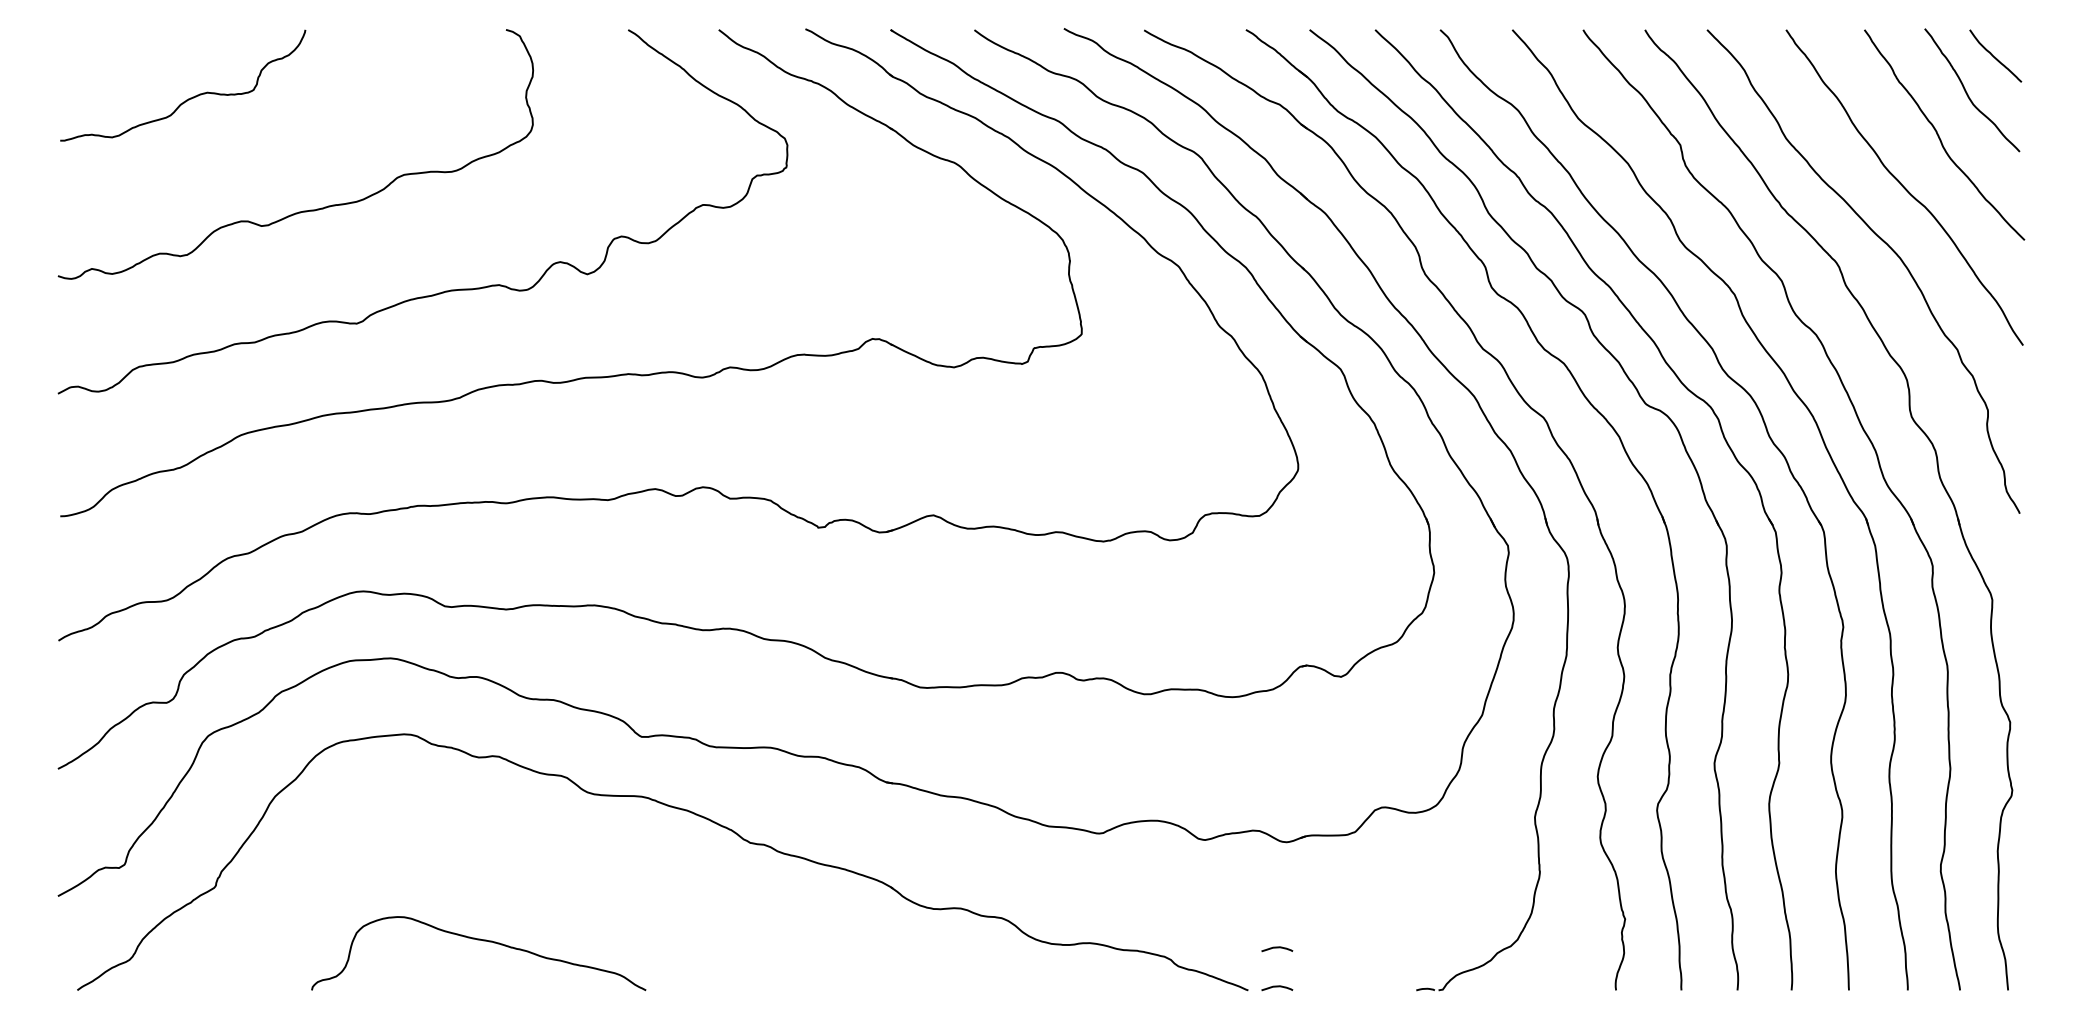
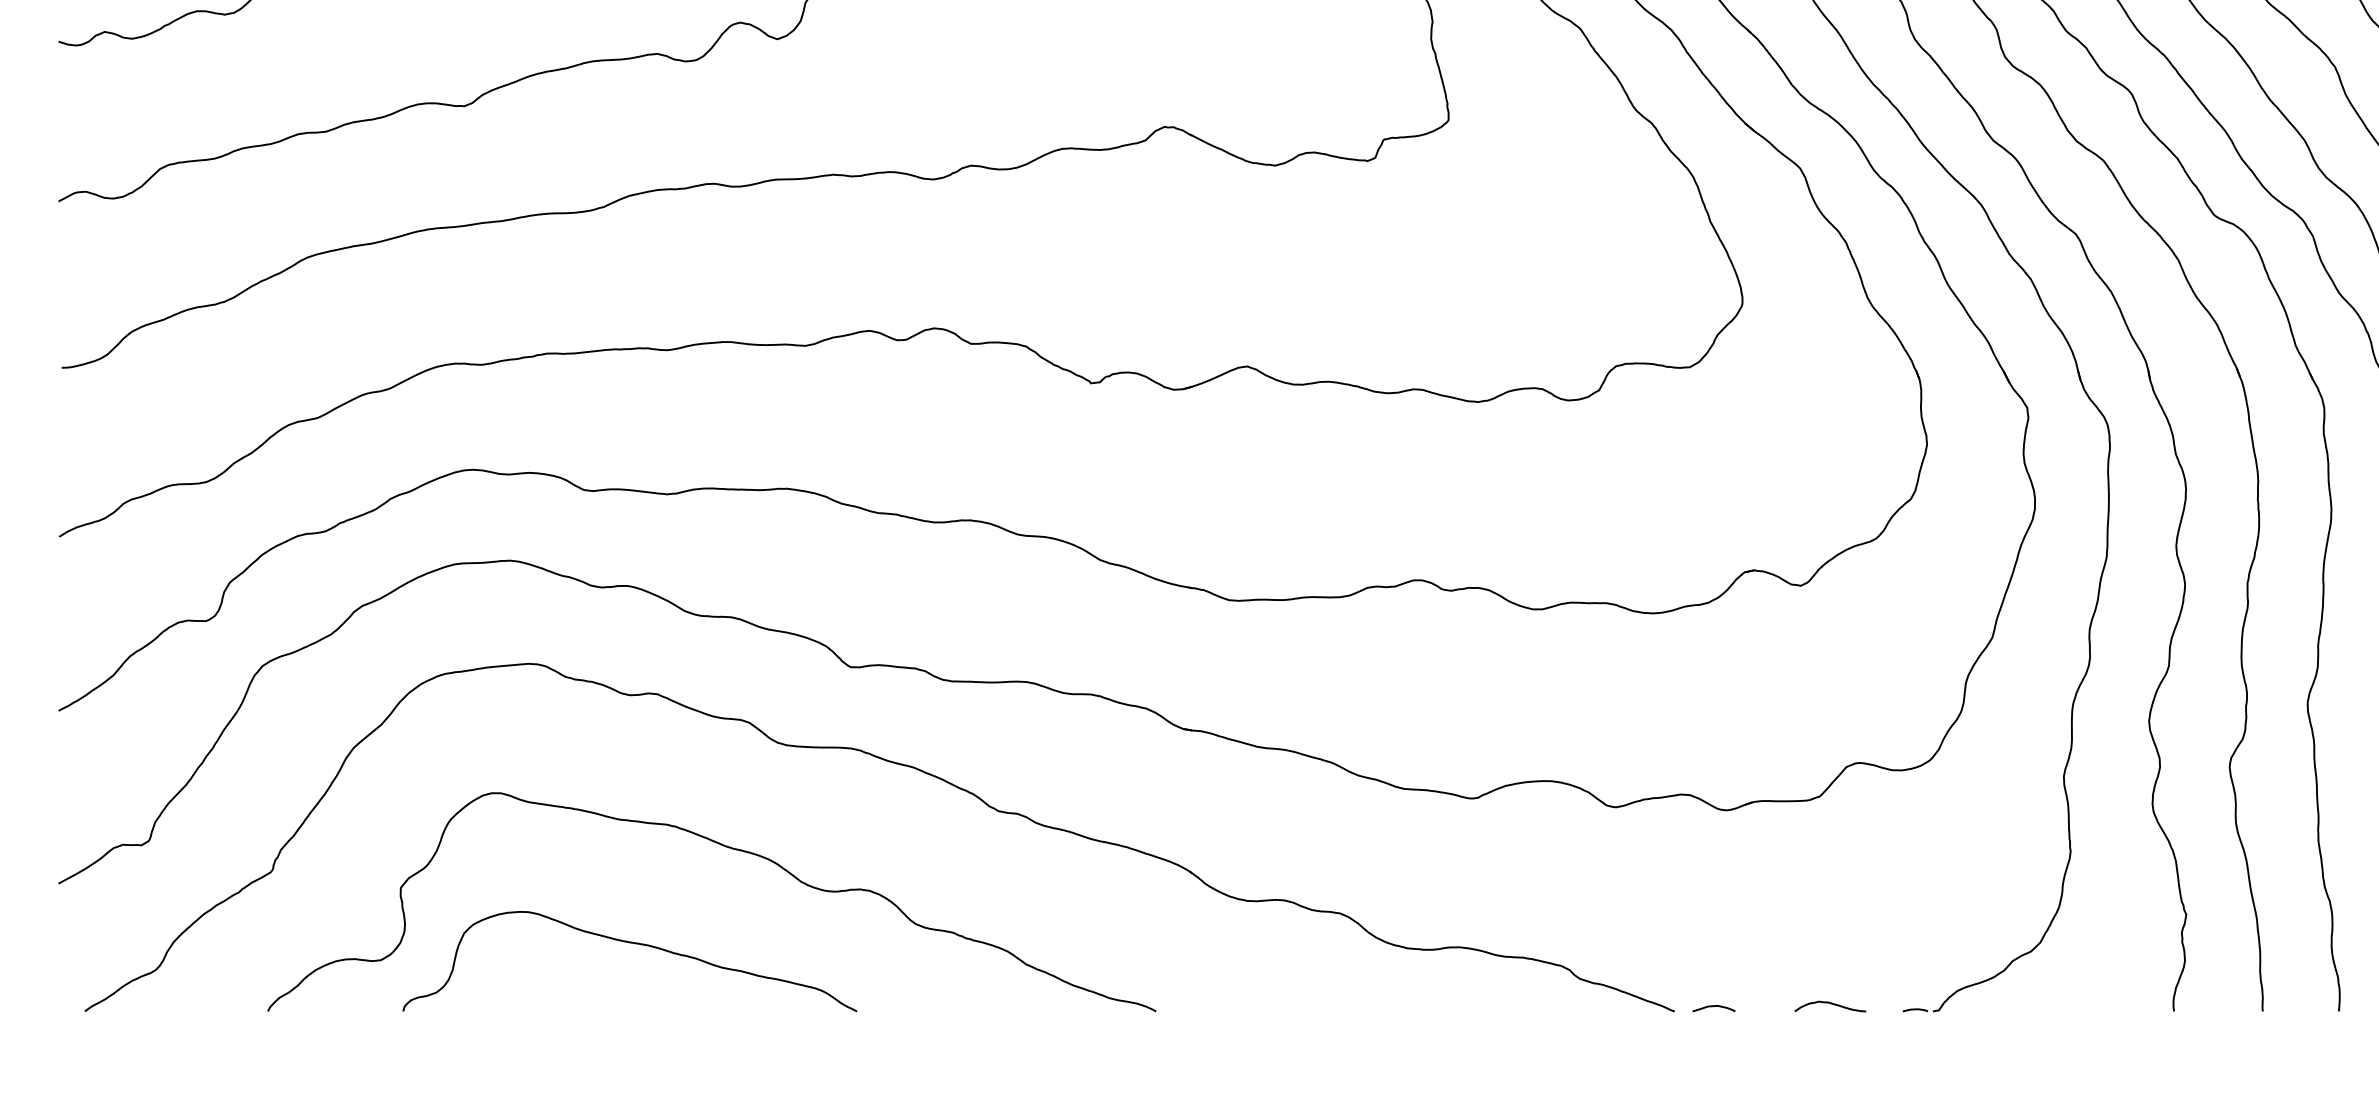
curve: (551, 870) -> (728, 848), added
curve: (1277, 948) -> (1714, 954), removed
curve: (1362, 985) -> (1829, 1004), added

